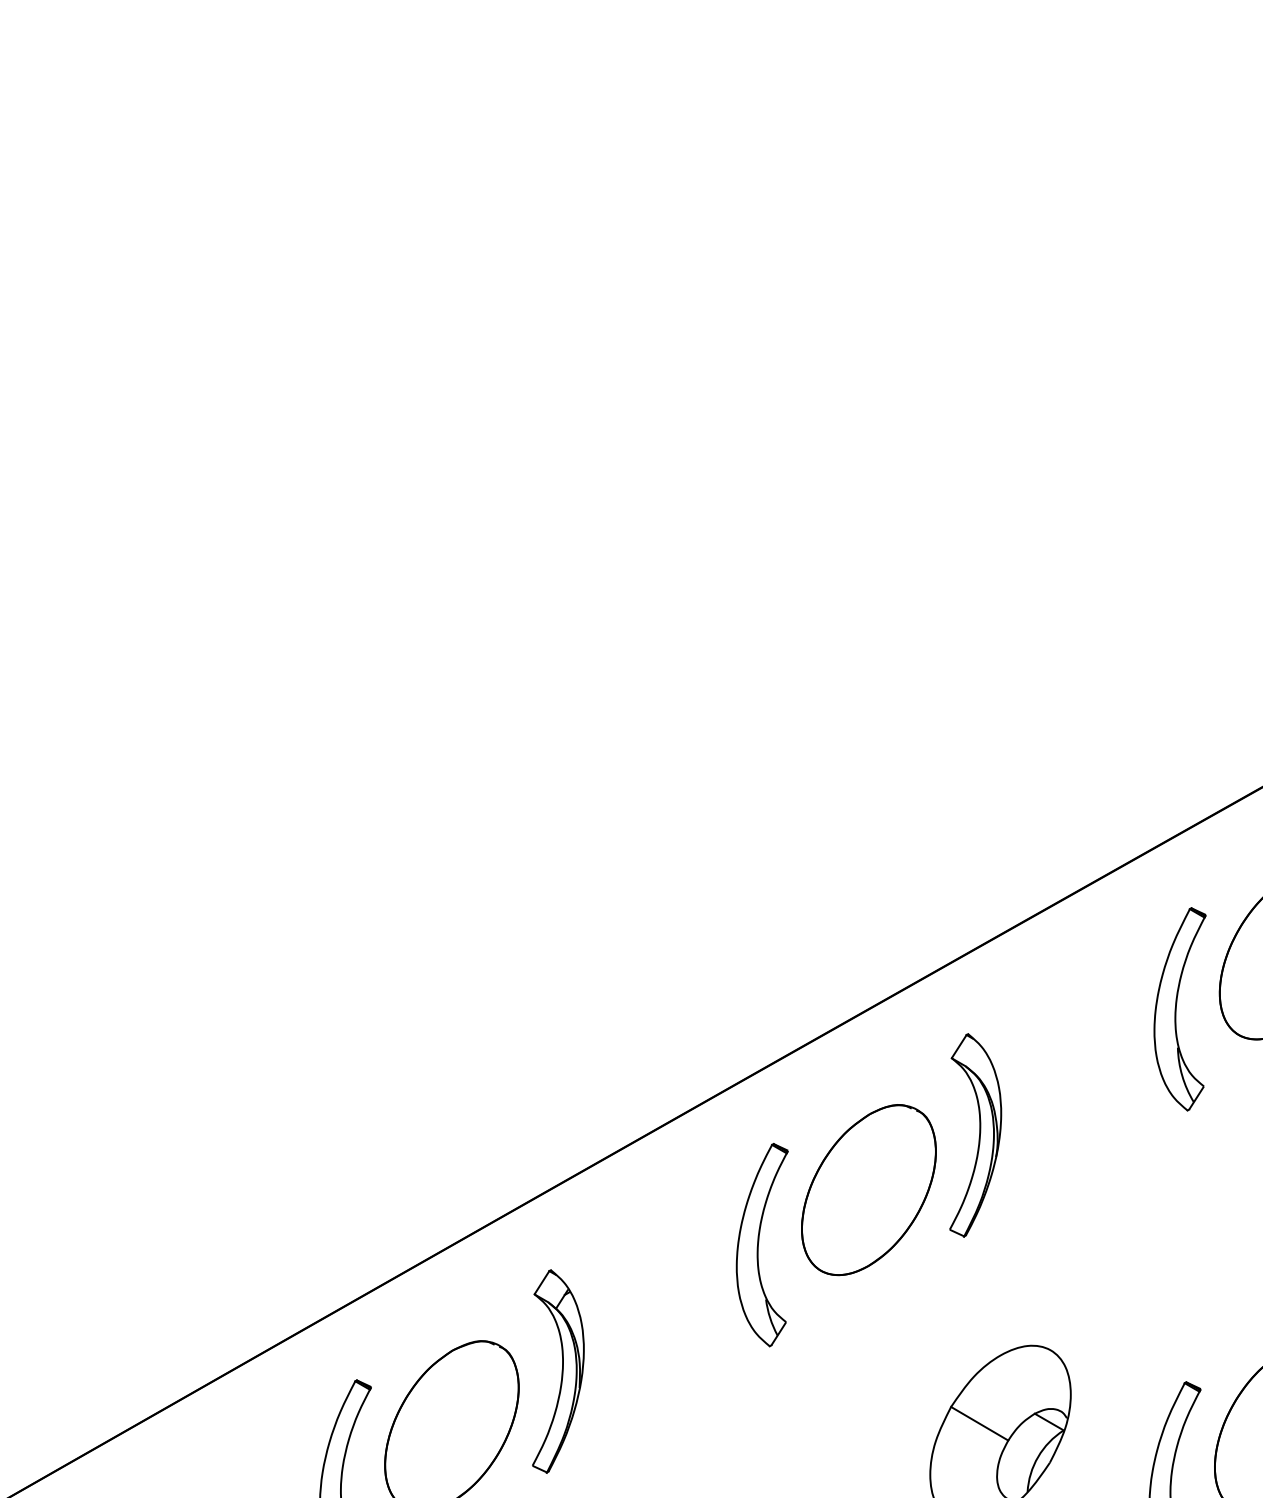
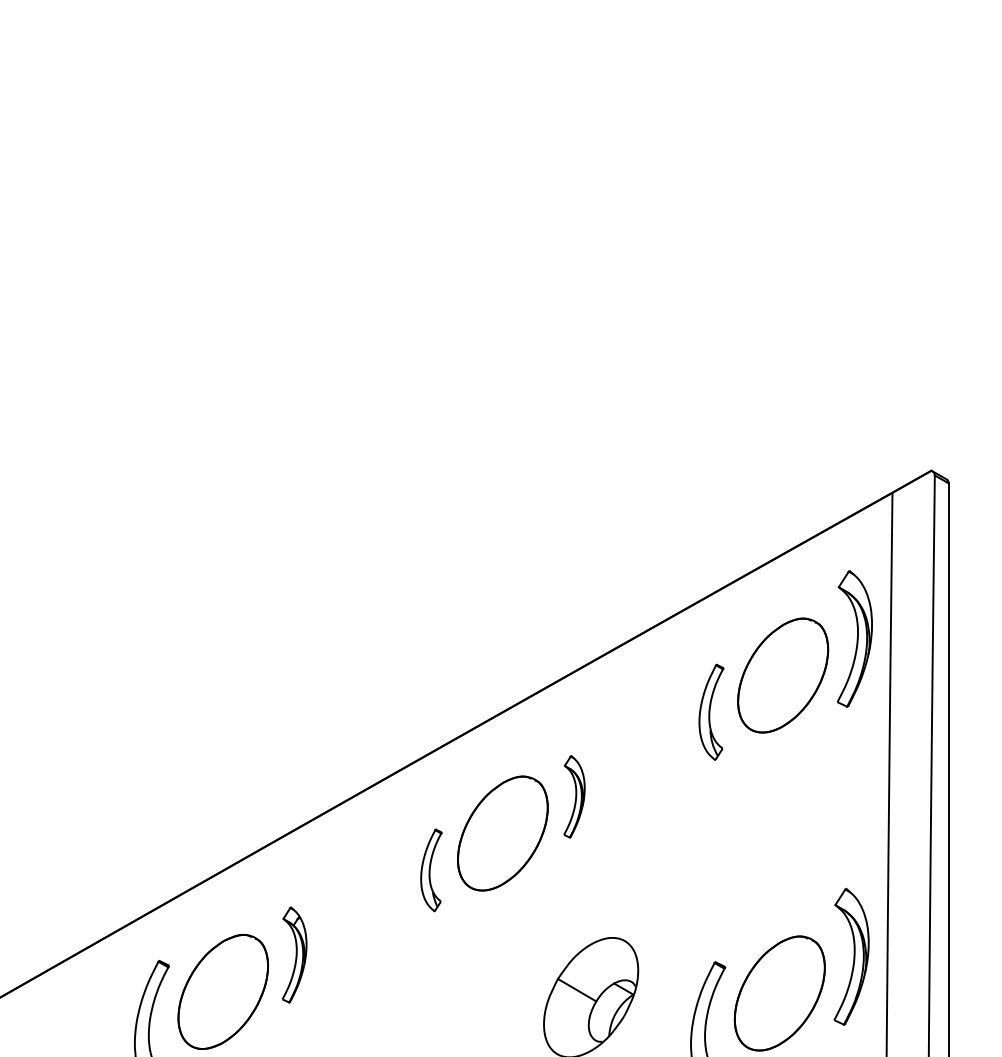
part: (1180, 1009) -> (711, 712), size x0.7
part: (975, 1134) -> (574, 796), size x0.6
part: (762, 1245) -> (431, 870), size x0.6
part: (558, 1370) -> (294, 954), size x0.7

